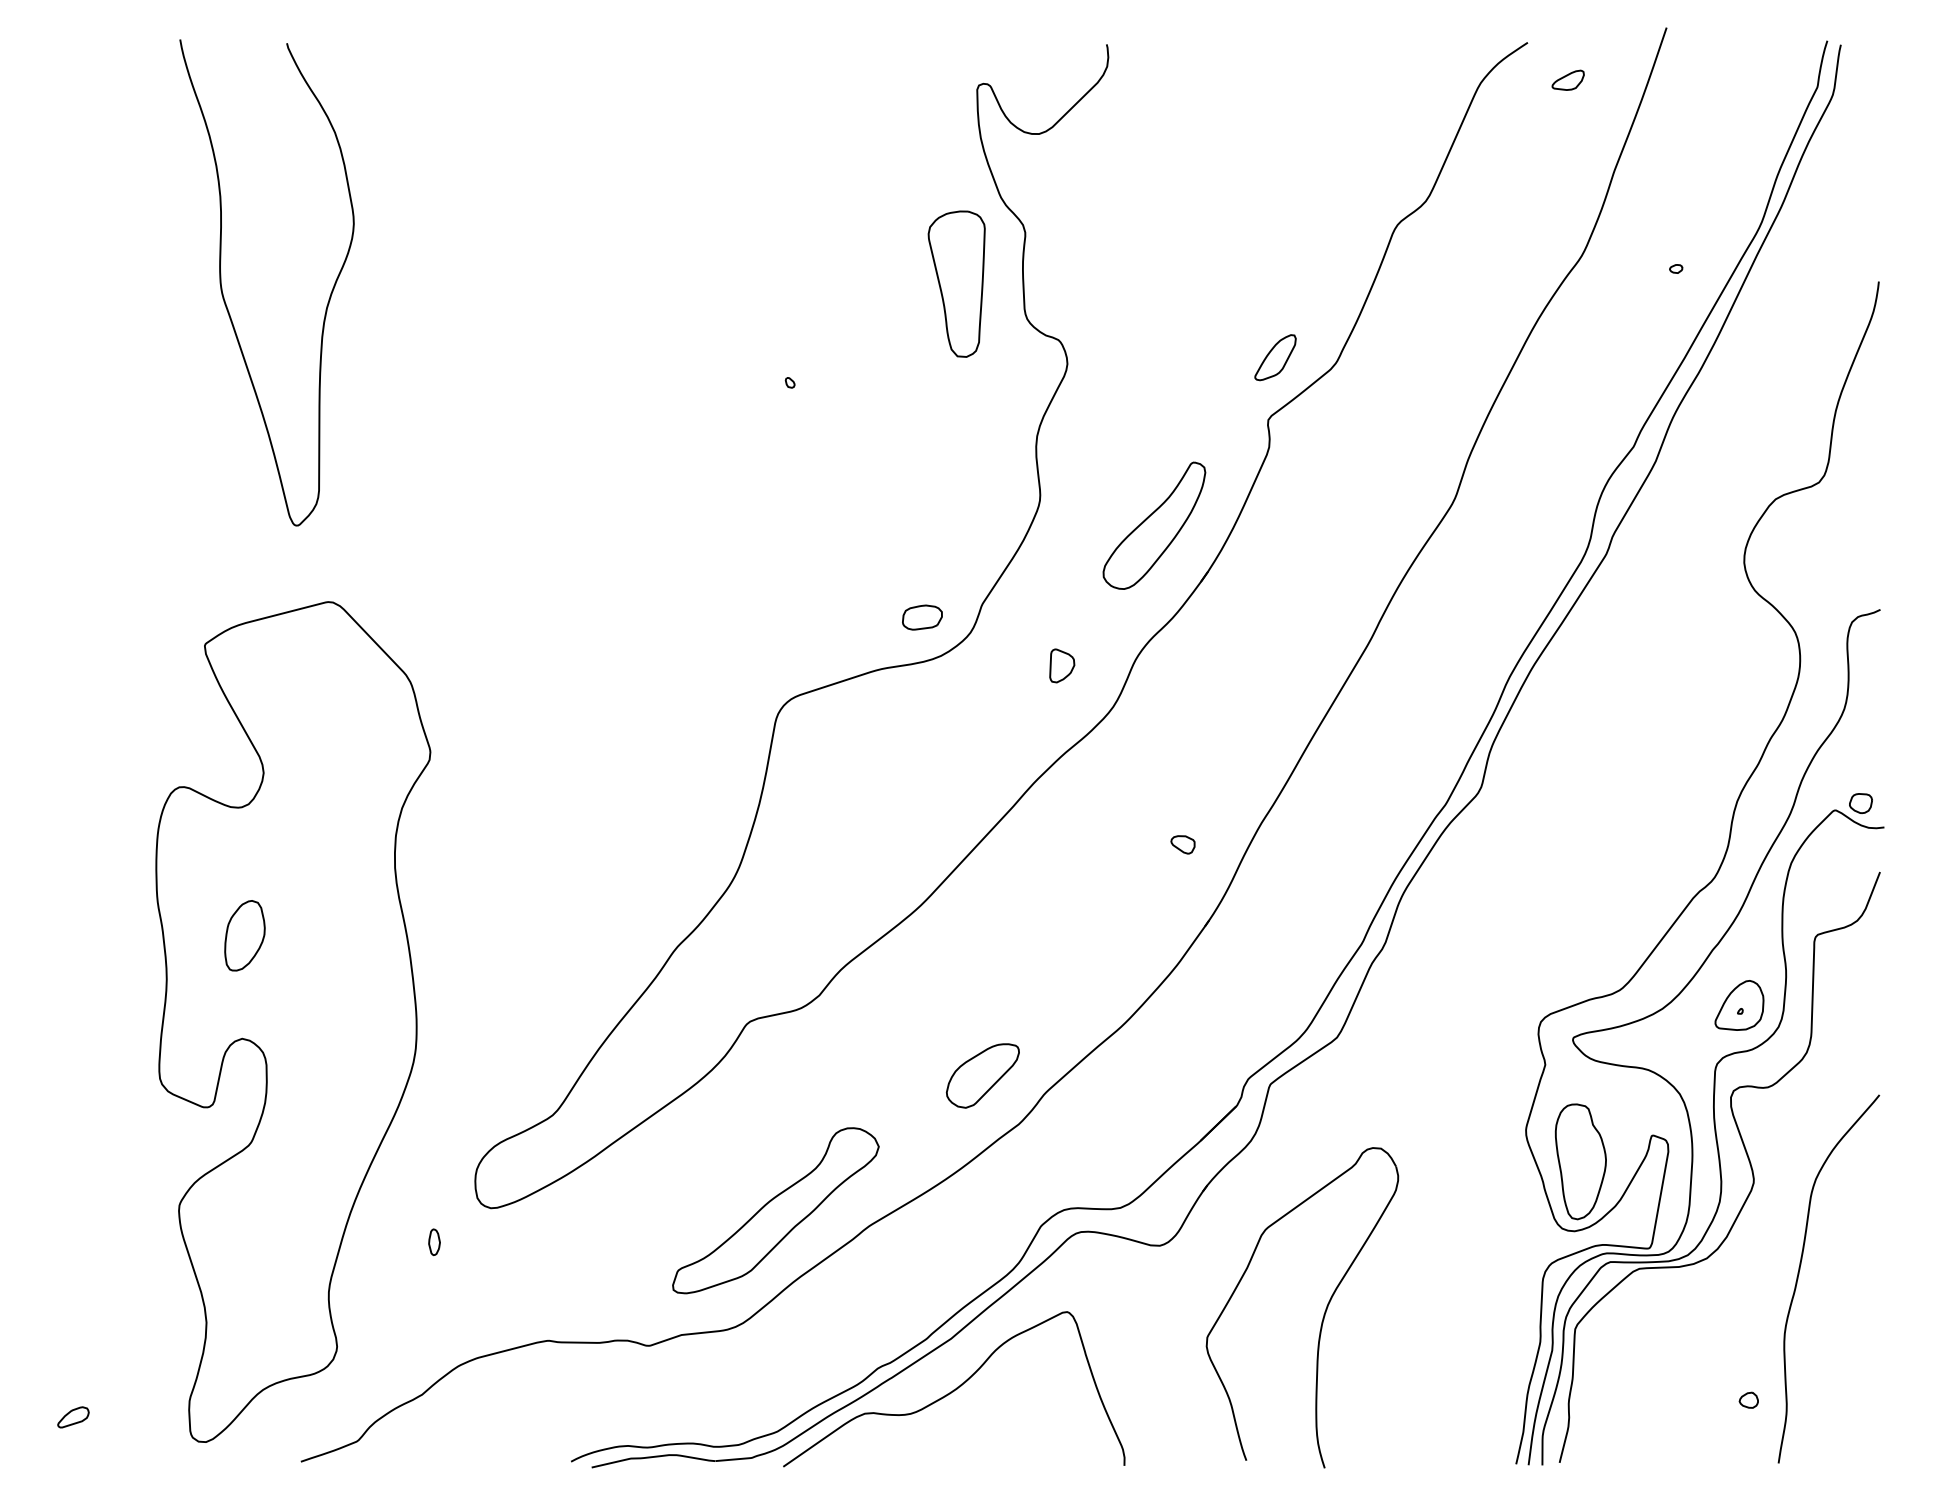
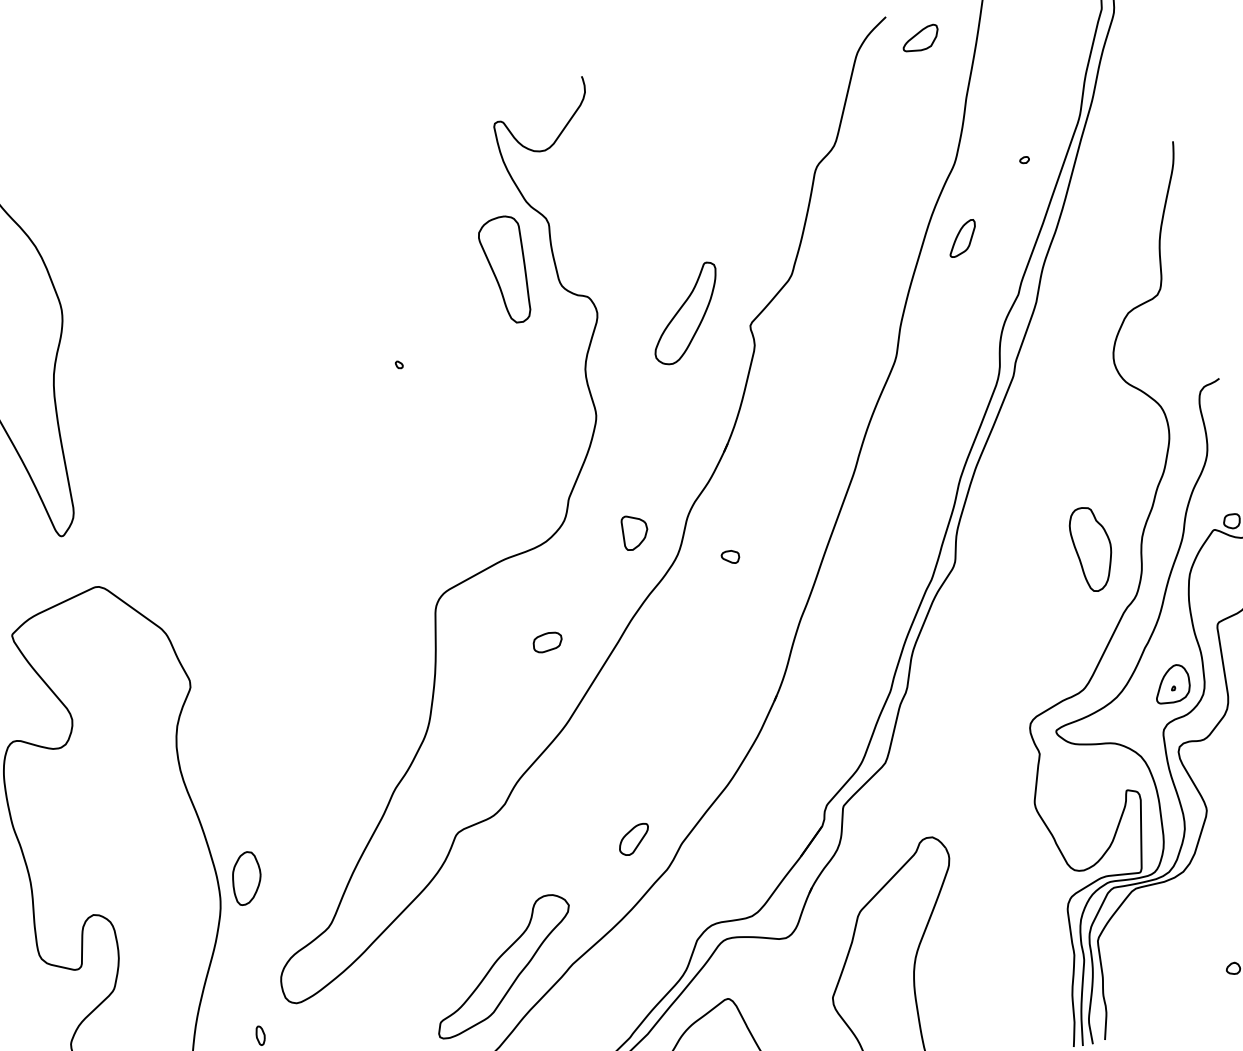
part: (1567, 79) -> (919, 38), size x1.6
part: (1275, 357) -> (962, 238), moved
part: (1154, 525) -> (685, 313), moved
part: (922, 617) -> (547, 642), moved
part: (1062, 665) -> (635, 531), size x1.4
part: (1182, 844) -> (730, 557), moved
part: (244, 935) -> (246, 878), moved
part: (982, 1075) -> (634, 839), size x0.6
part: (1580, 1161) -> (1092, 548), moved

